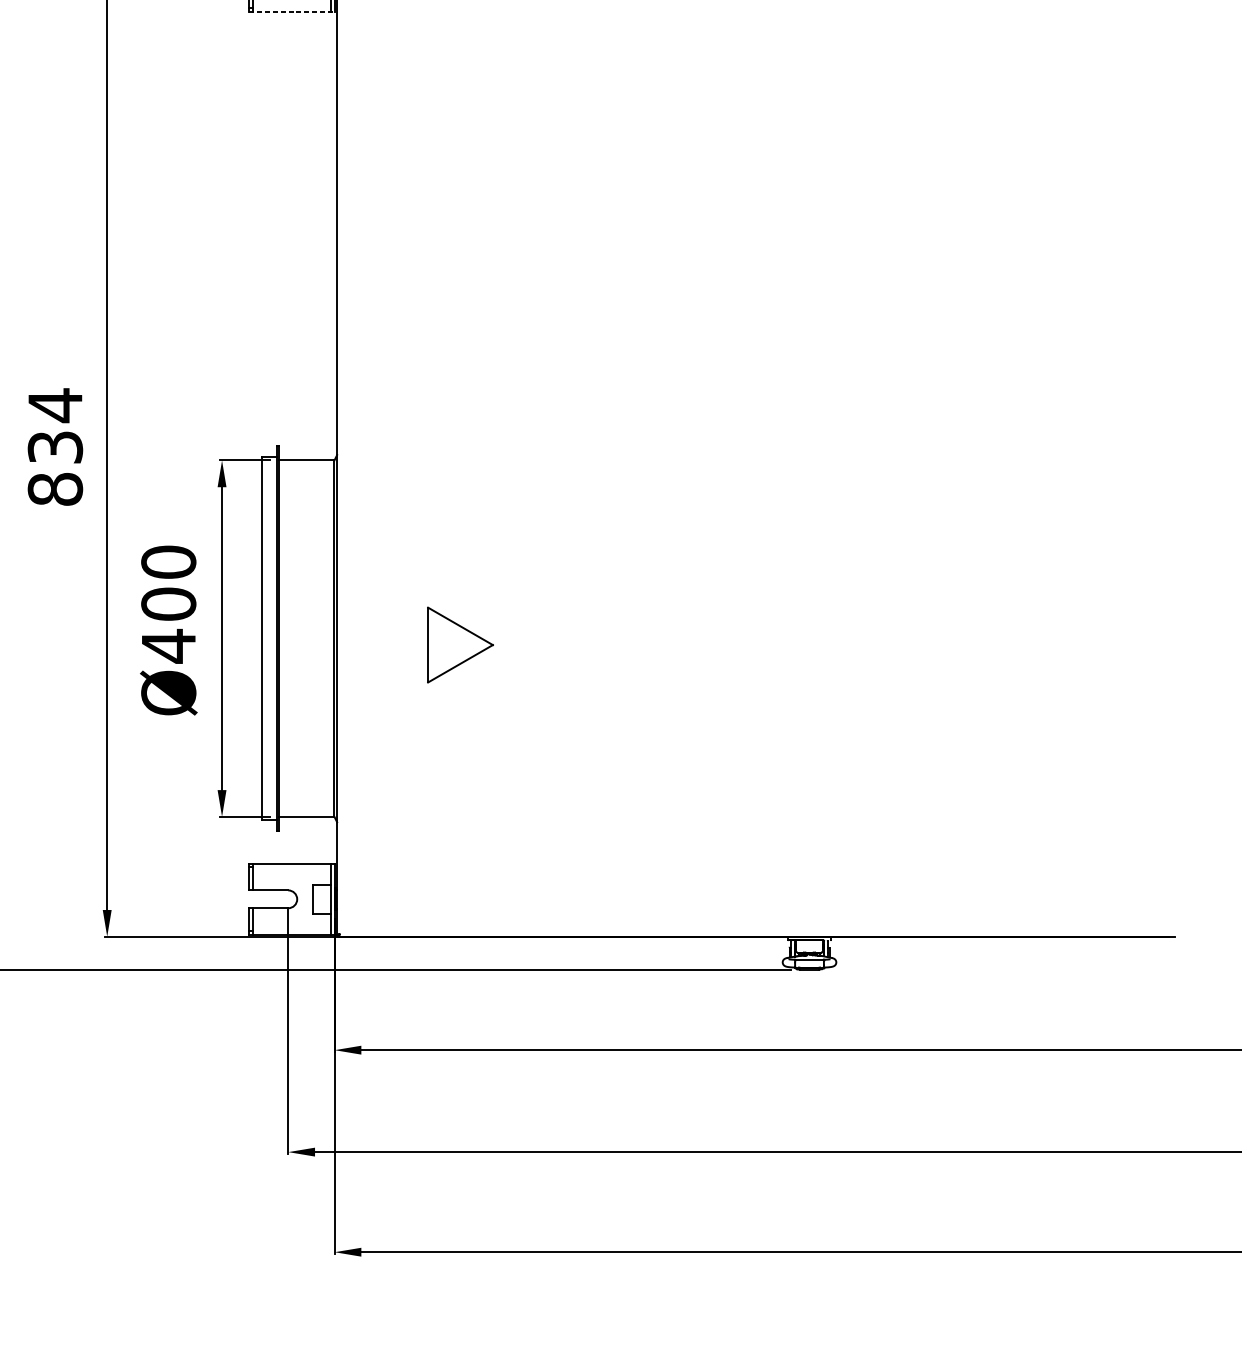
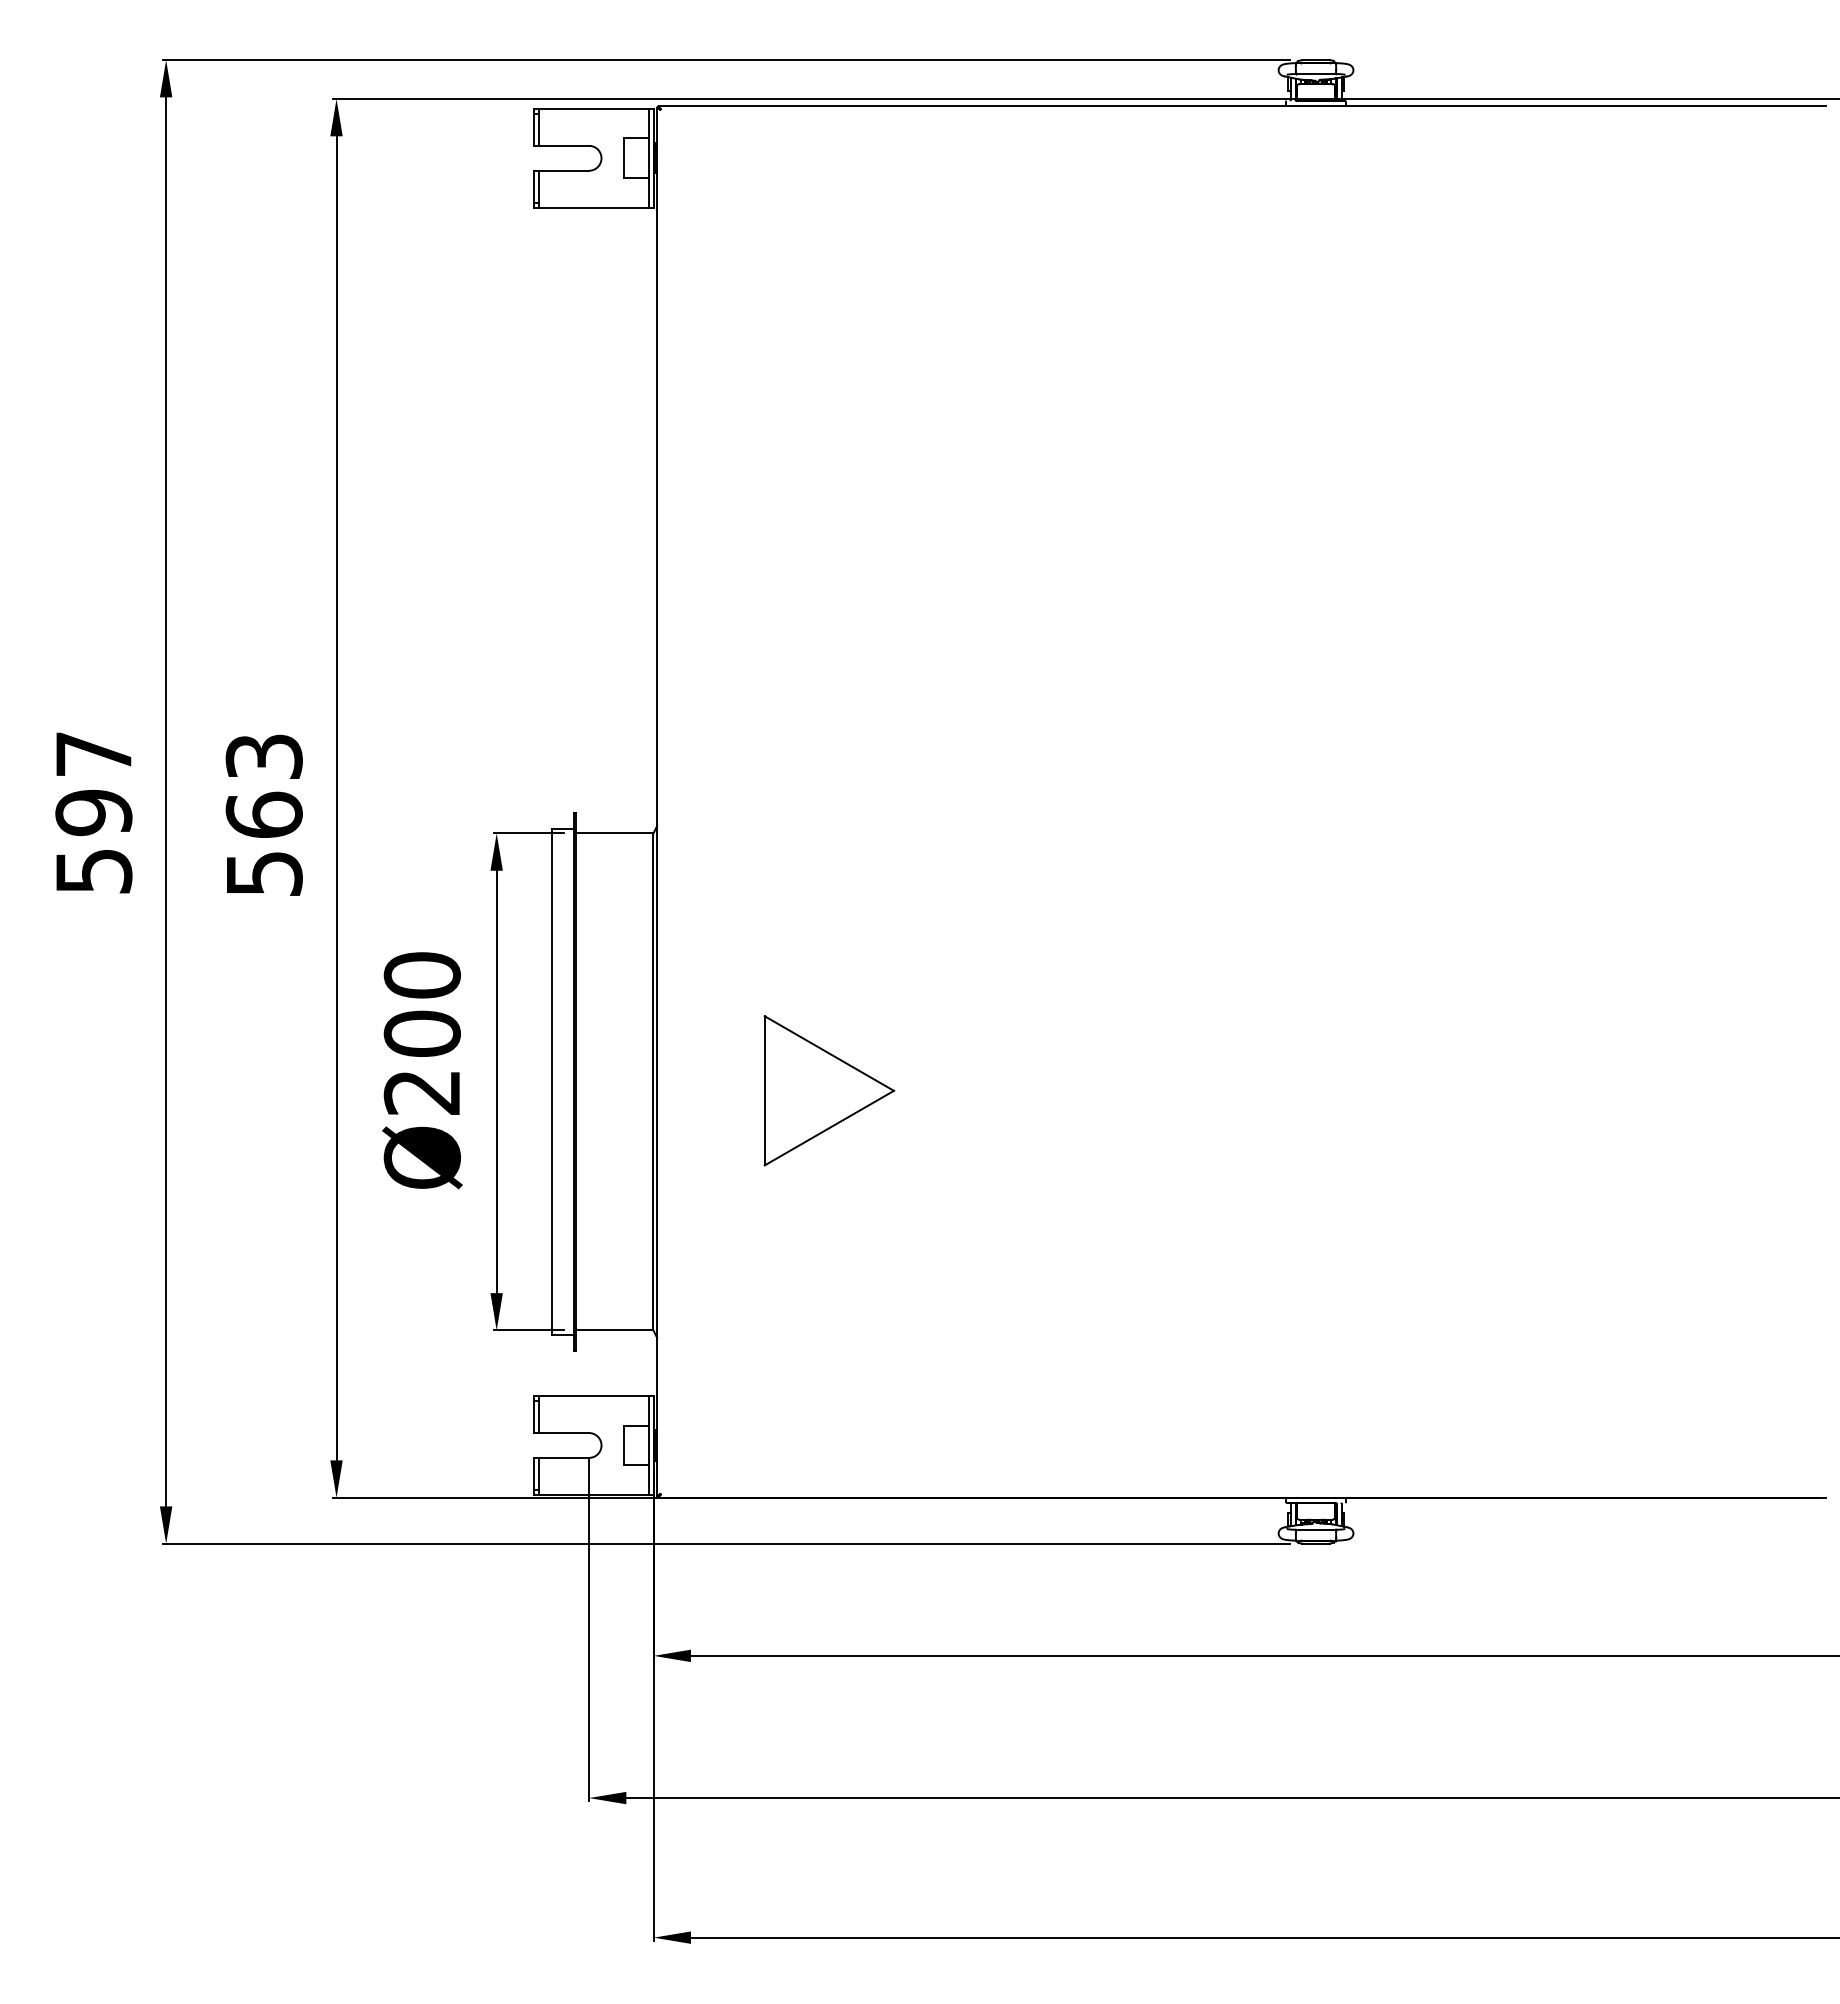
line: (292, 12) -> (594, 208), dashed -> solid
text: (54, 446) -> (263, 814), 834 -> 563
part: (459, 644) -> (828, 1090), size x1.43
text: (168, 646) -> (421, 1092), Ø400 -> Ø200

